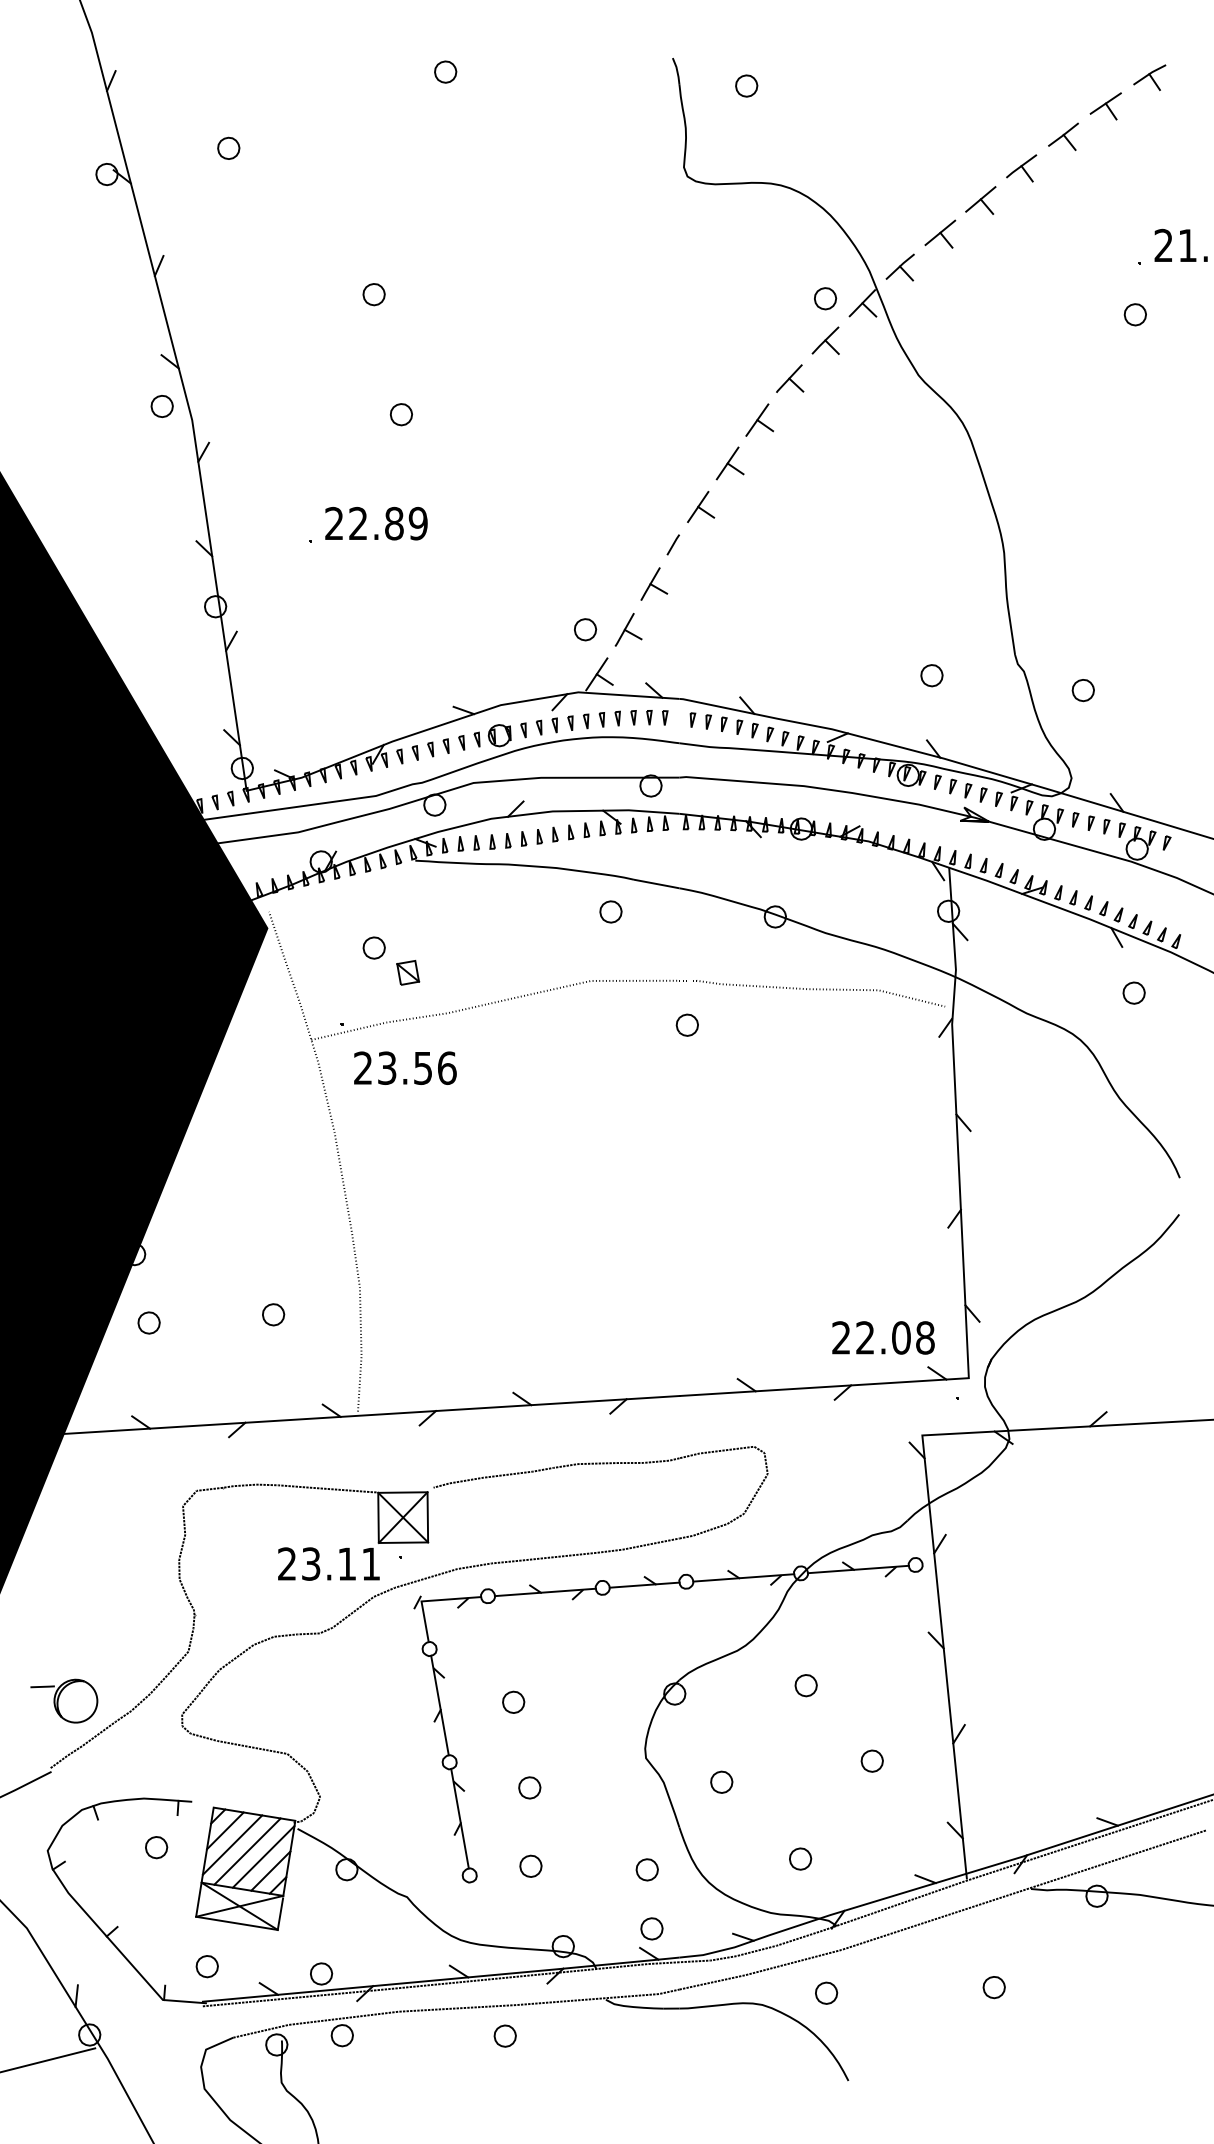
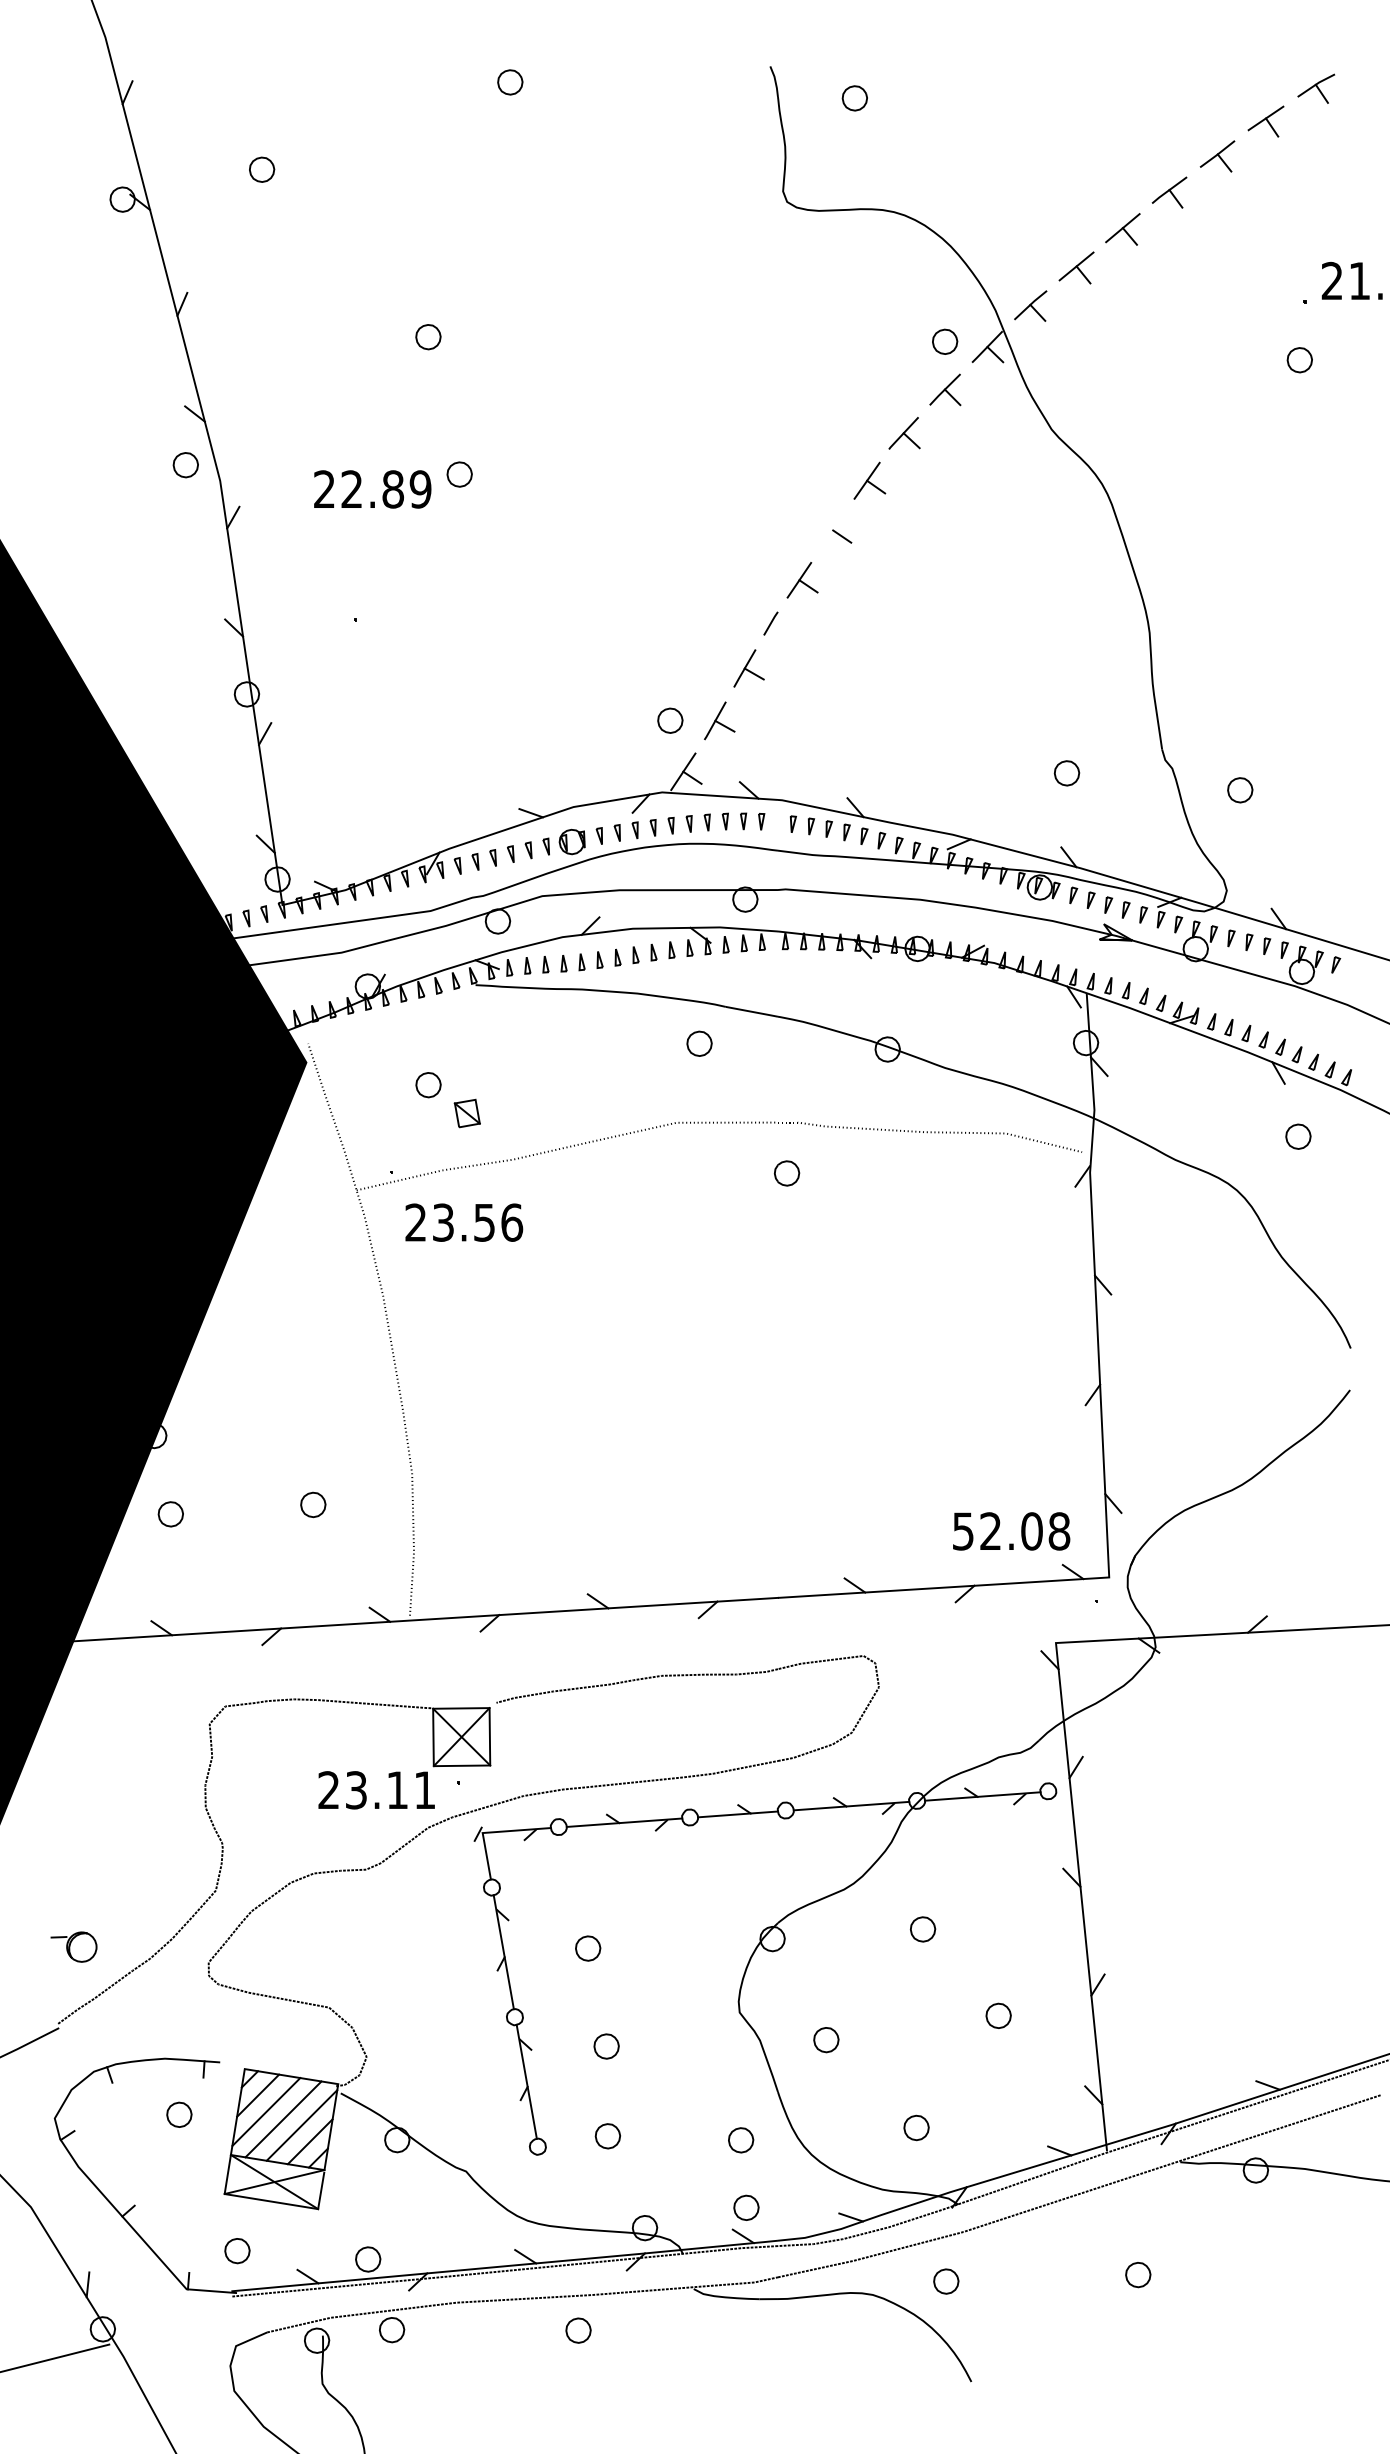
line: (727, 463) -> (832, 530), removed
text: (376, 523) -> (372, 489), moved
text: (841, 1337) -> (963, 1530), 22.08 -> 52.08
part: (64, 1700) -> (74, 1946), size x0.6

